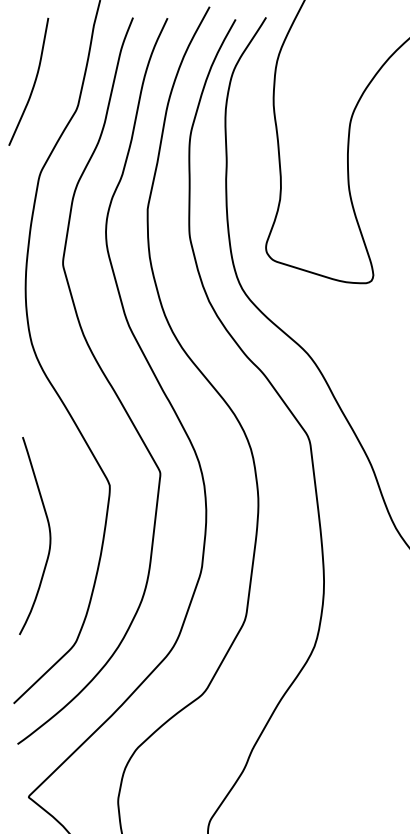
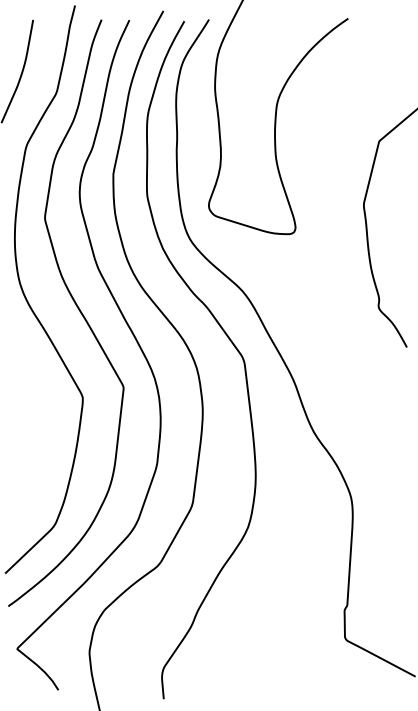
curve: (48, 536) -> (33, 438), removed

